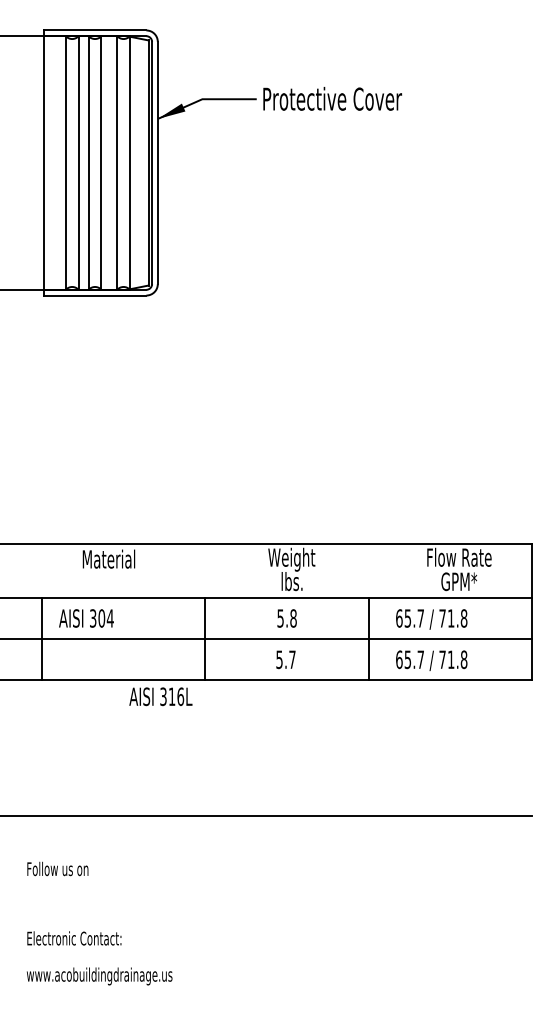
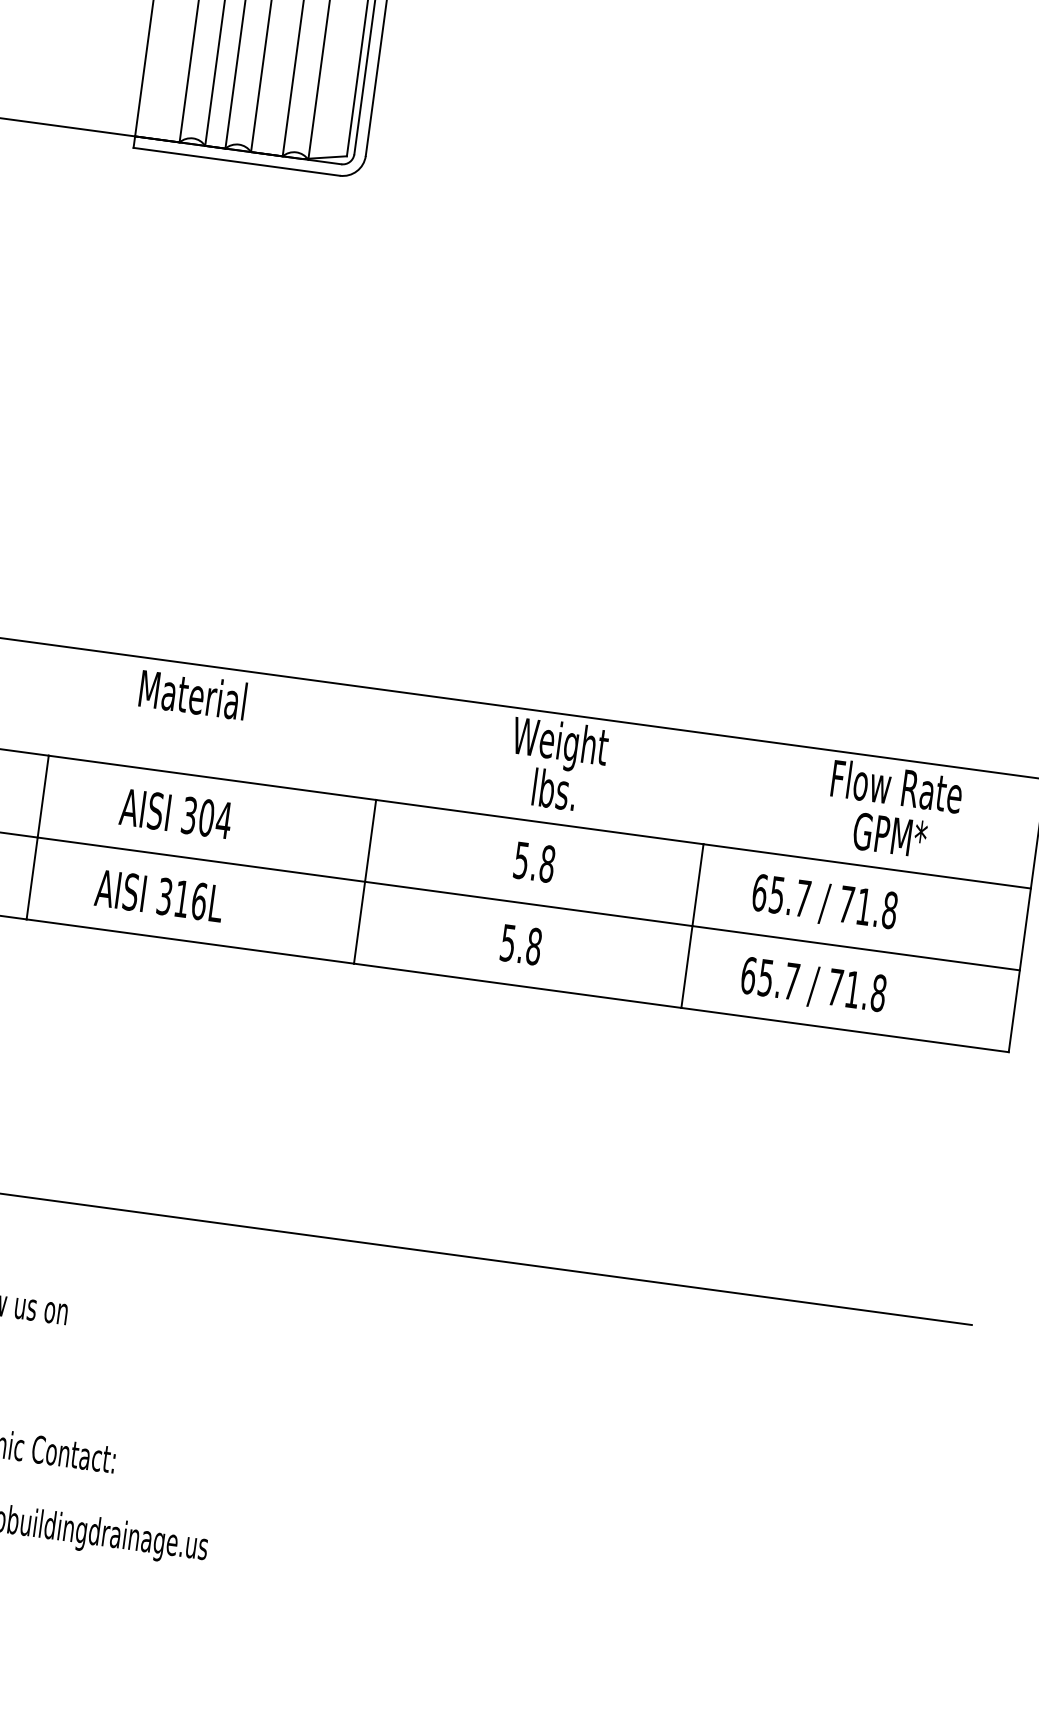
text: (86, 618) -> (176, 813), moved
text: (292, 659) -> (534, 946), 5.7 -> 5.8
text: (160, 696) -> (158, 895), moved

